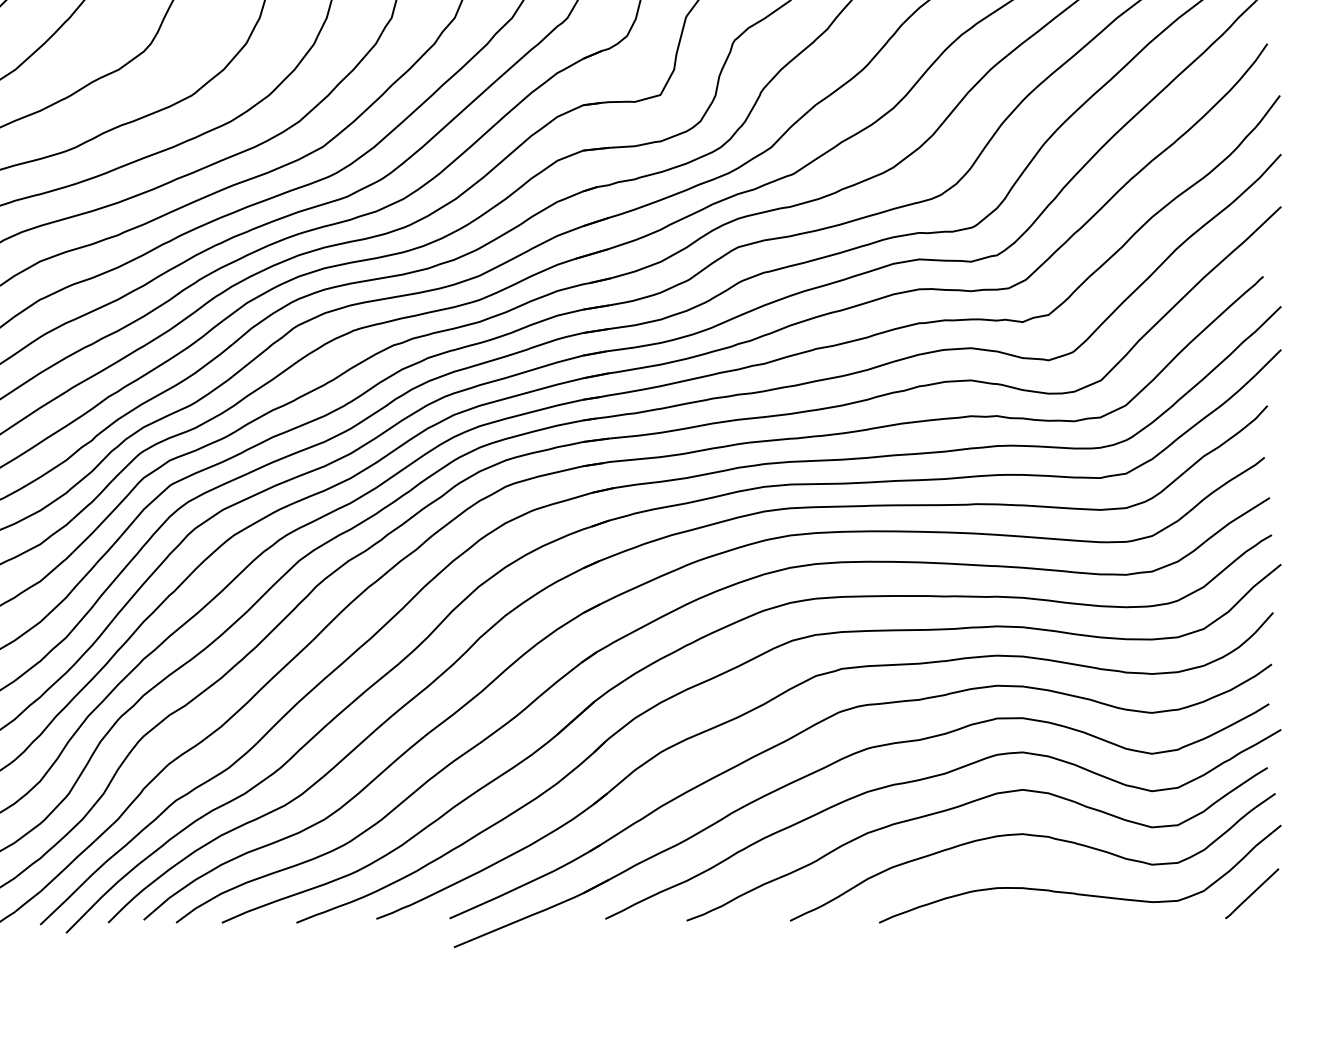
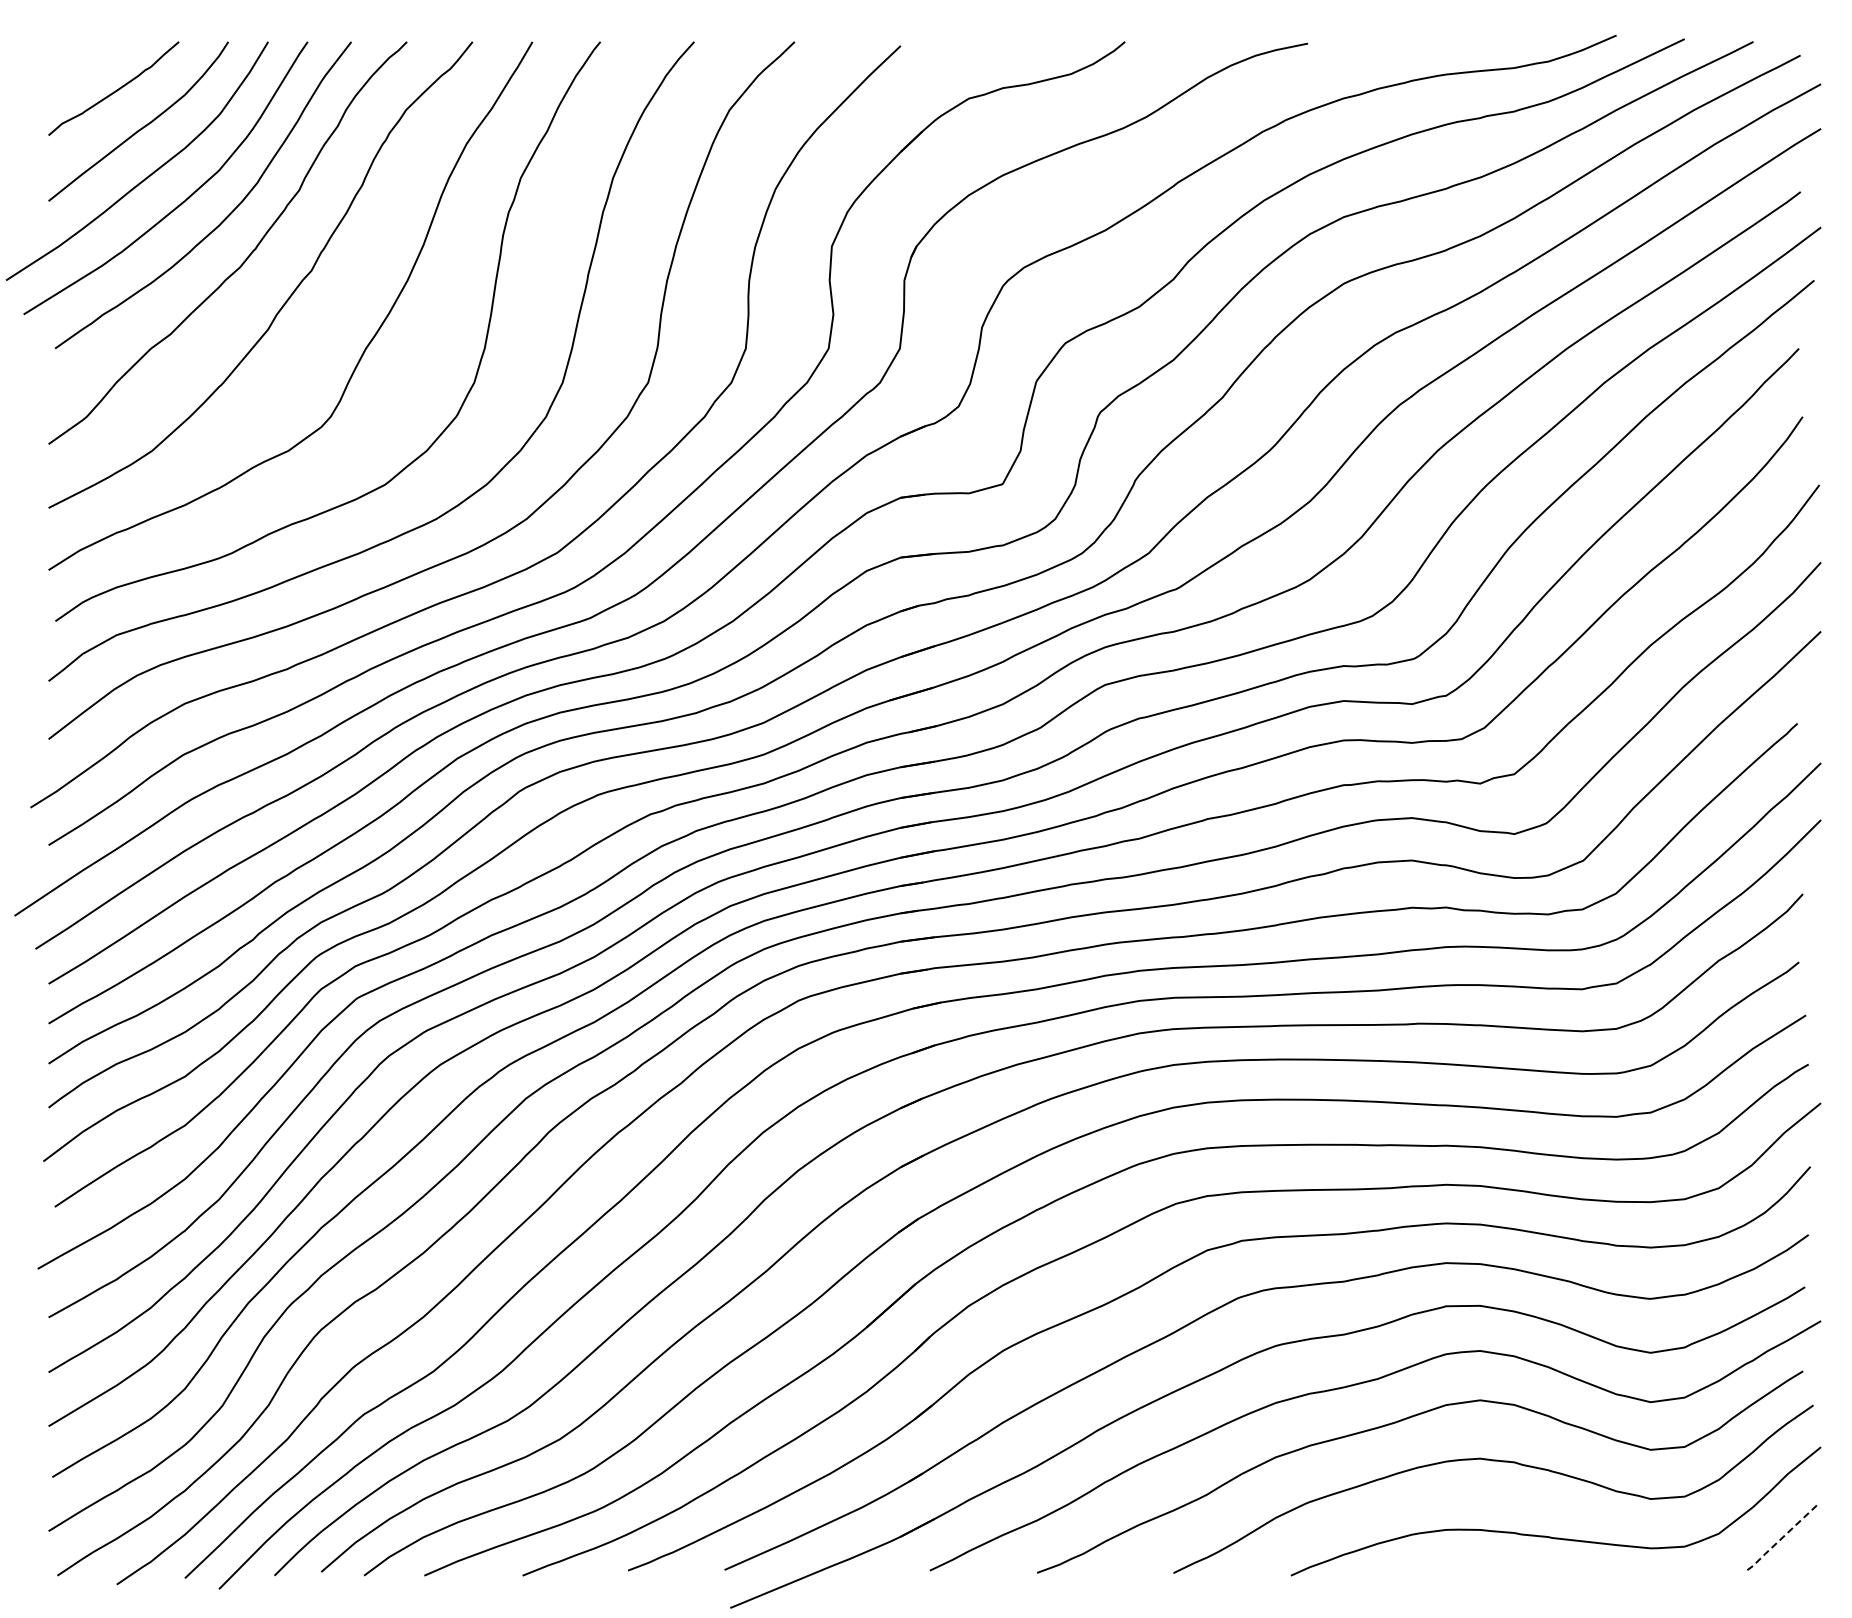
line: (1251, 894) -> (1781, 1538), solid -> dashed

